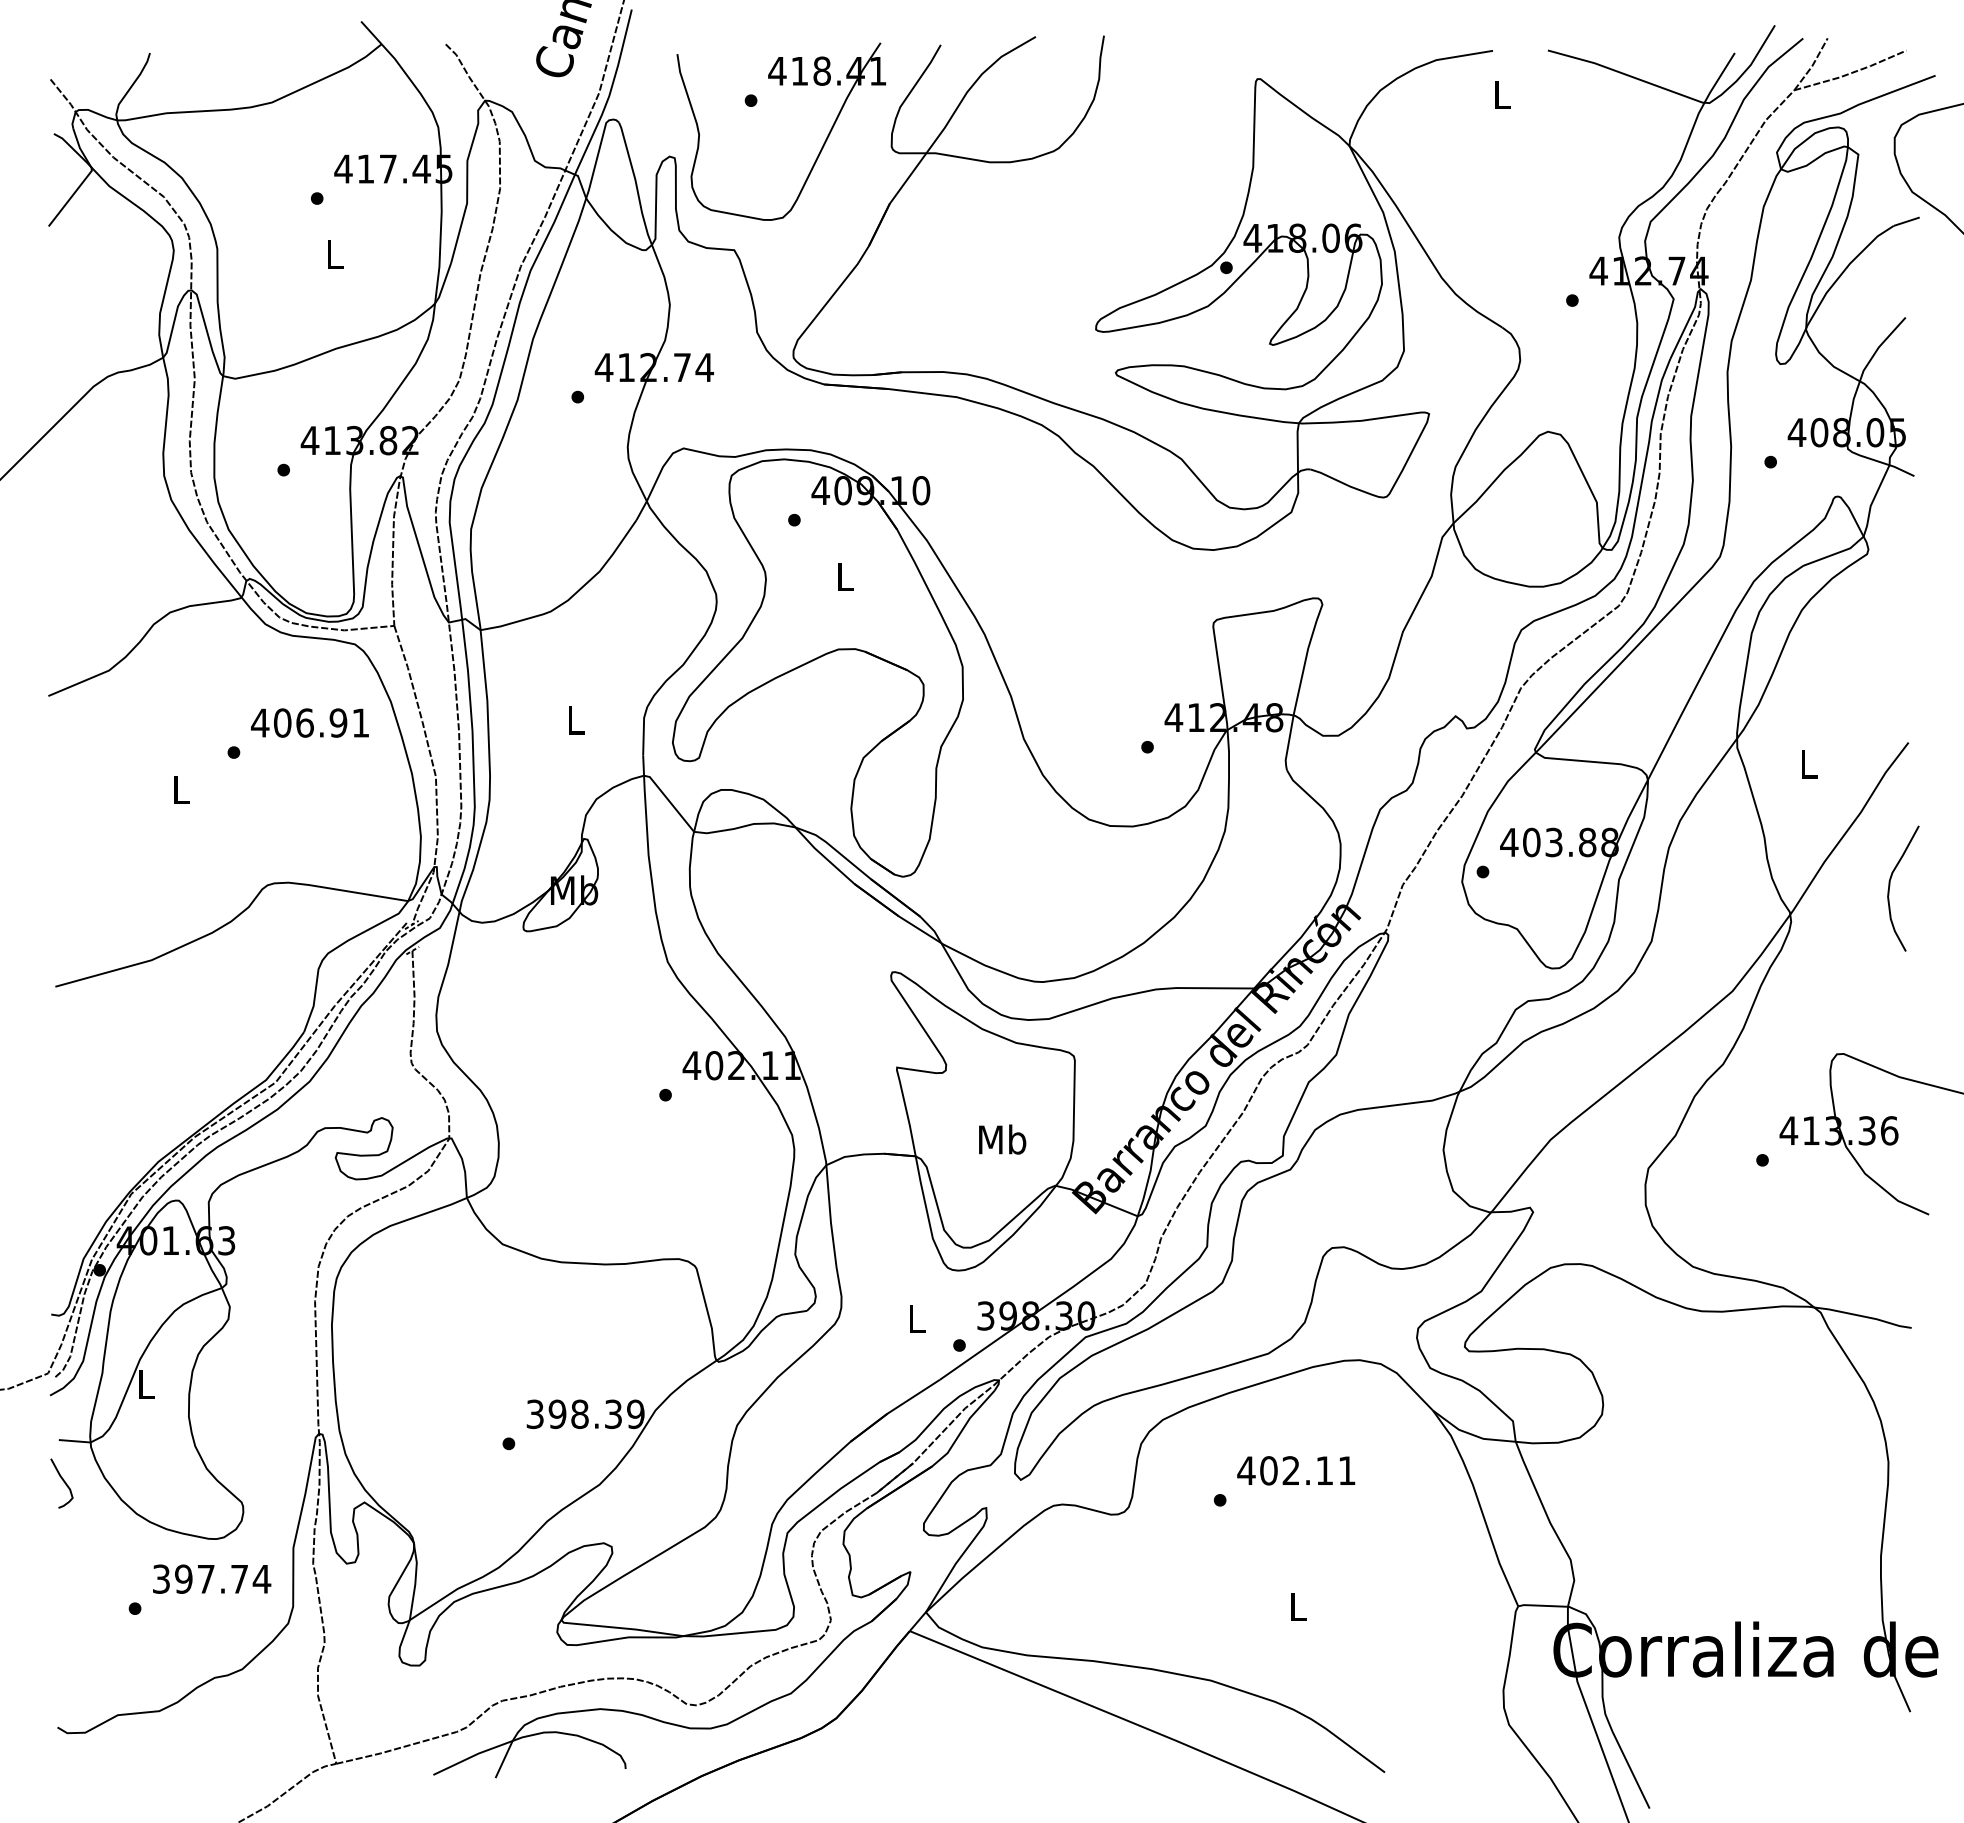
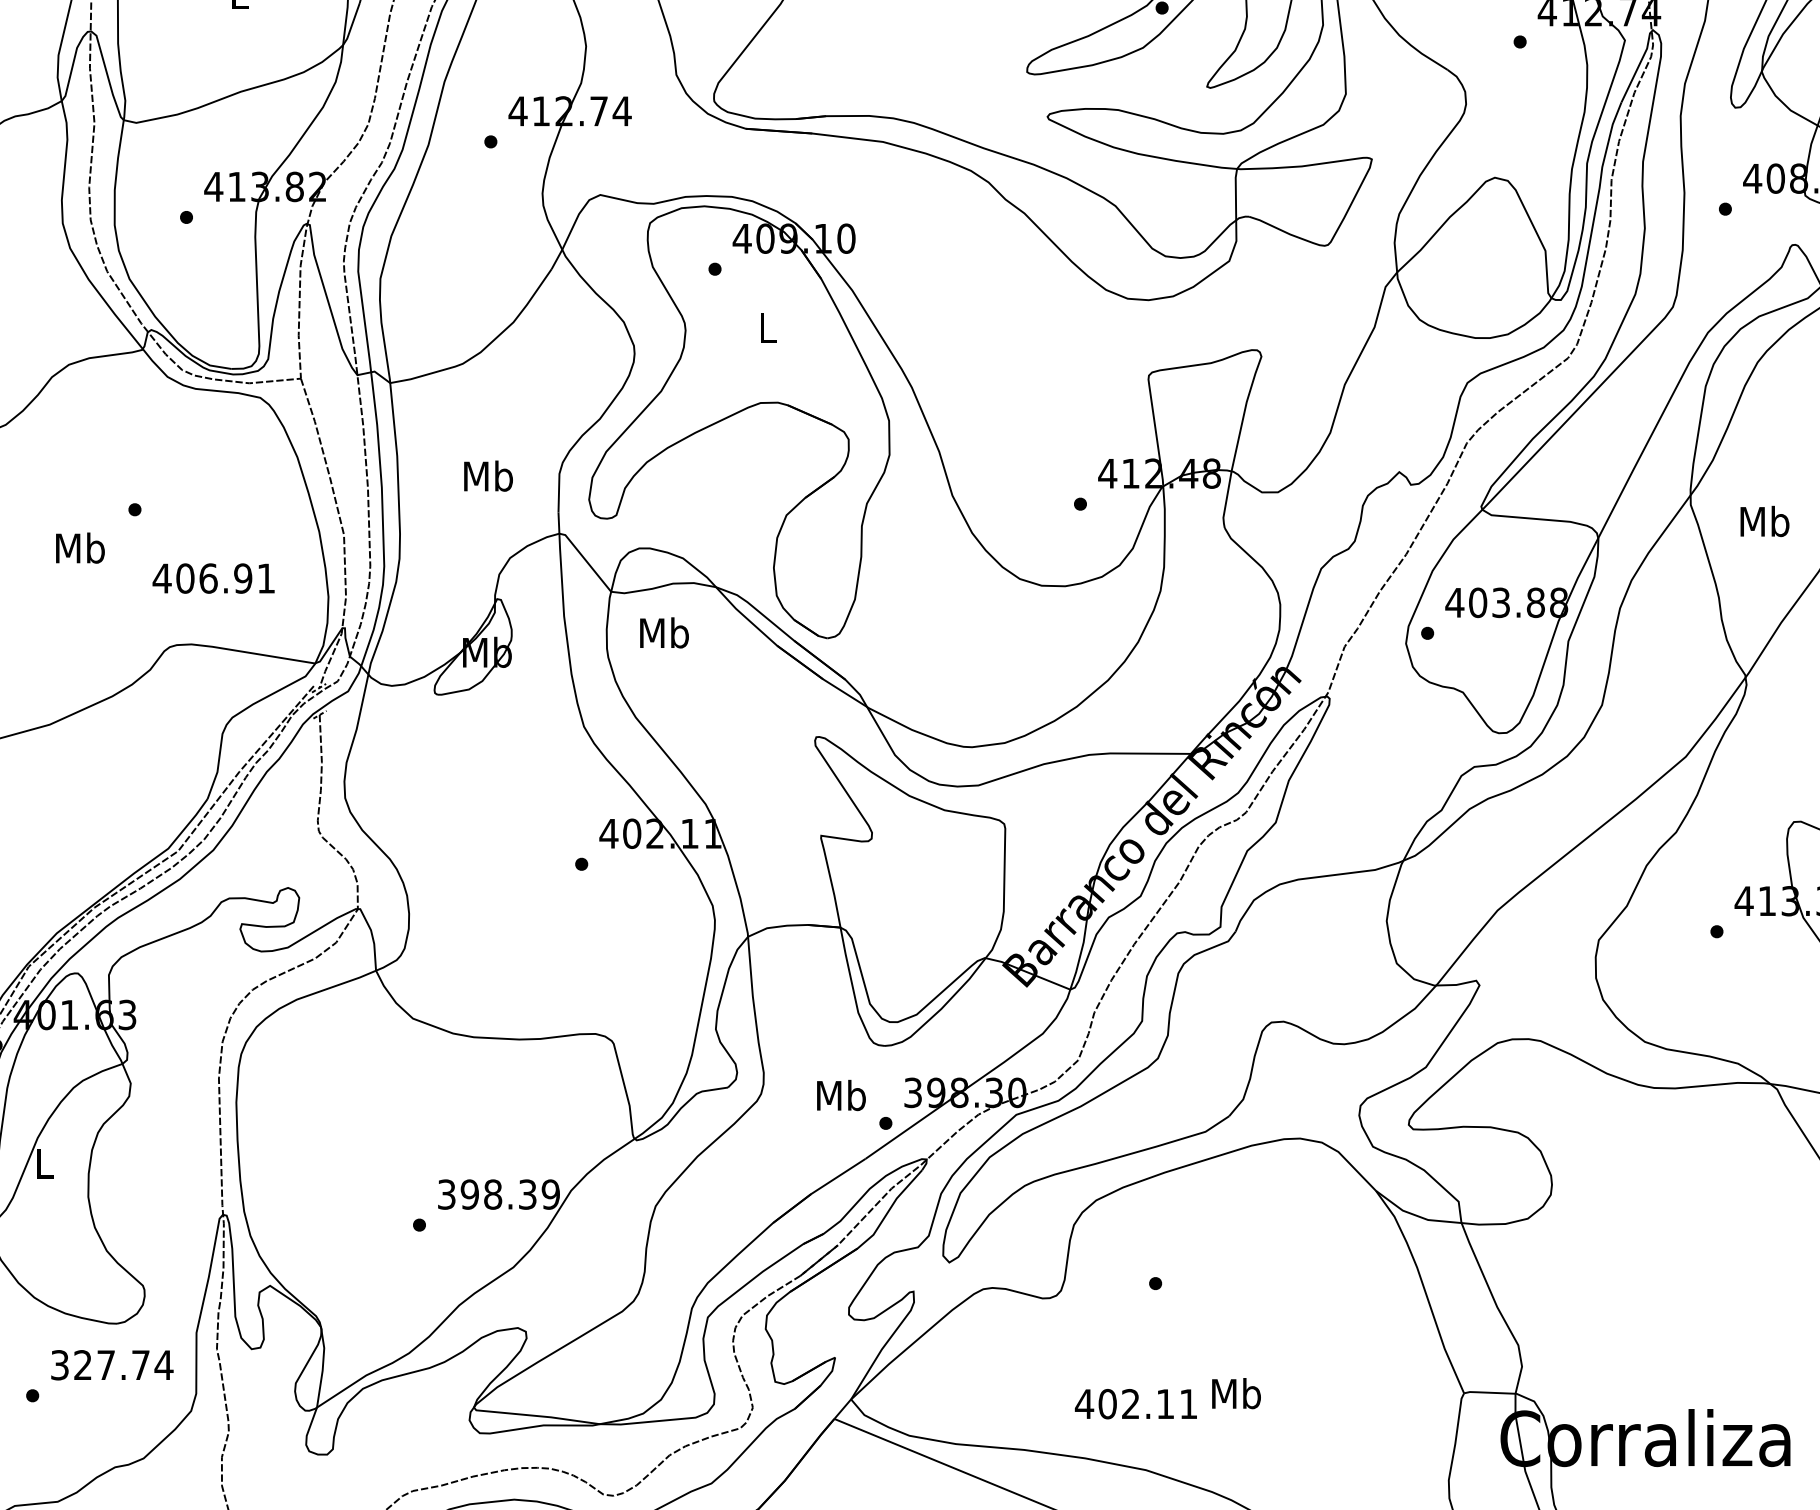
text: (575, 720) -> (488, 476), L -> Mb
text: (309, 722) -> (213, 577), moved
text: (1808, 763) -> (1764, 521), L -> Mb
text: (180, 789) -> (79, 547), L -> Mb
text: (1002, 1139) -> (664, 632), moved
text: (916, 1318) -> (841, 1095), L -> Mb
text: (1296, 1470) -> (1136, 1403), moved
text: (183, 1578) -> (82, 1364), 397.74 -> 327.74
text: (1297, 1606) -> (1235, 1393), L -> Mb

